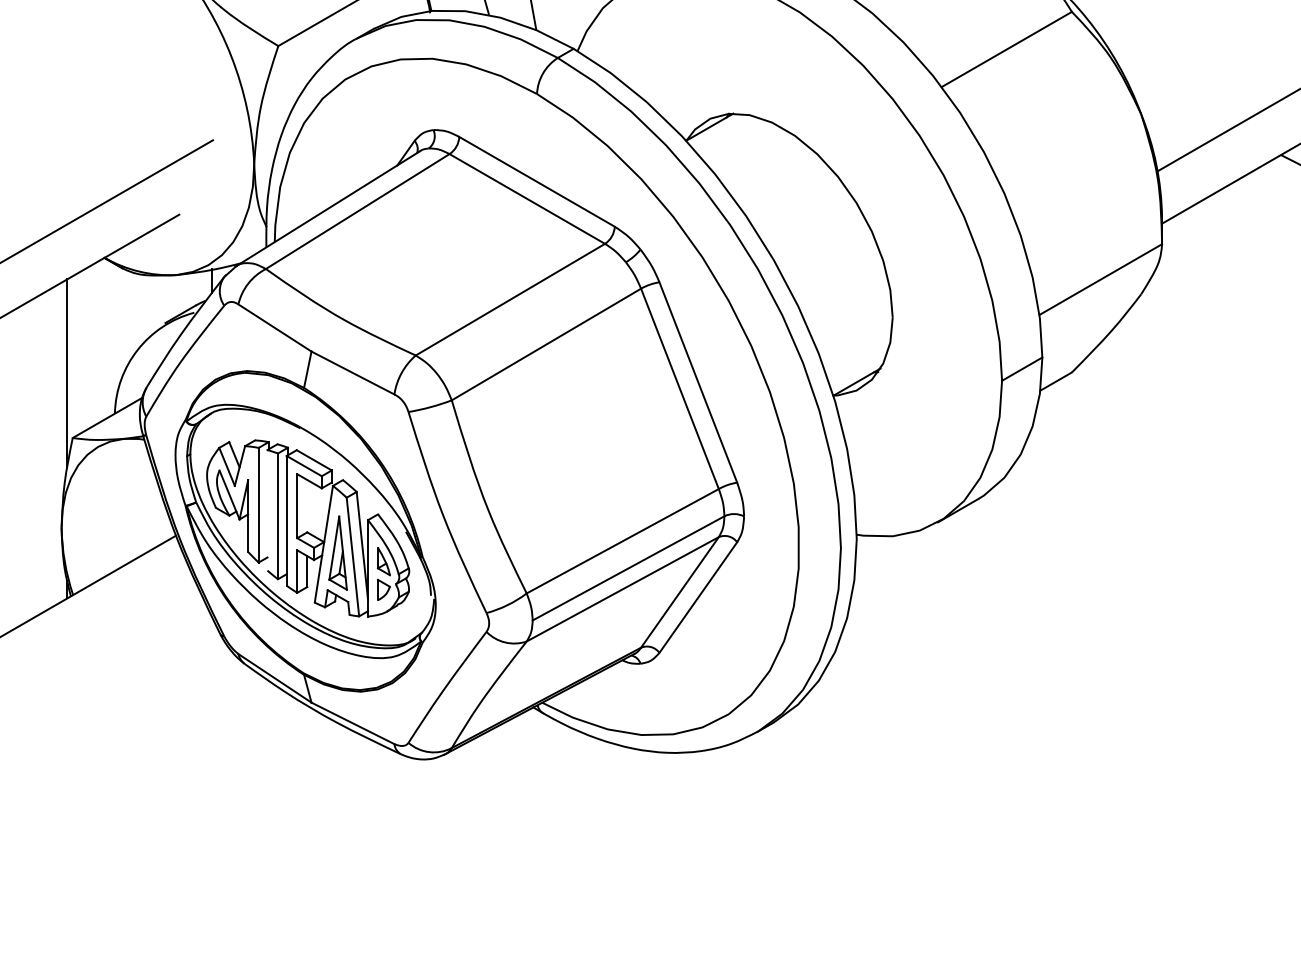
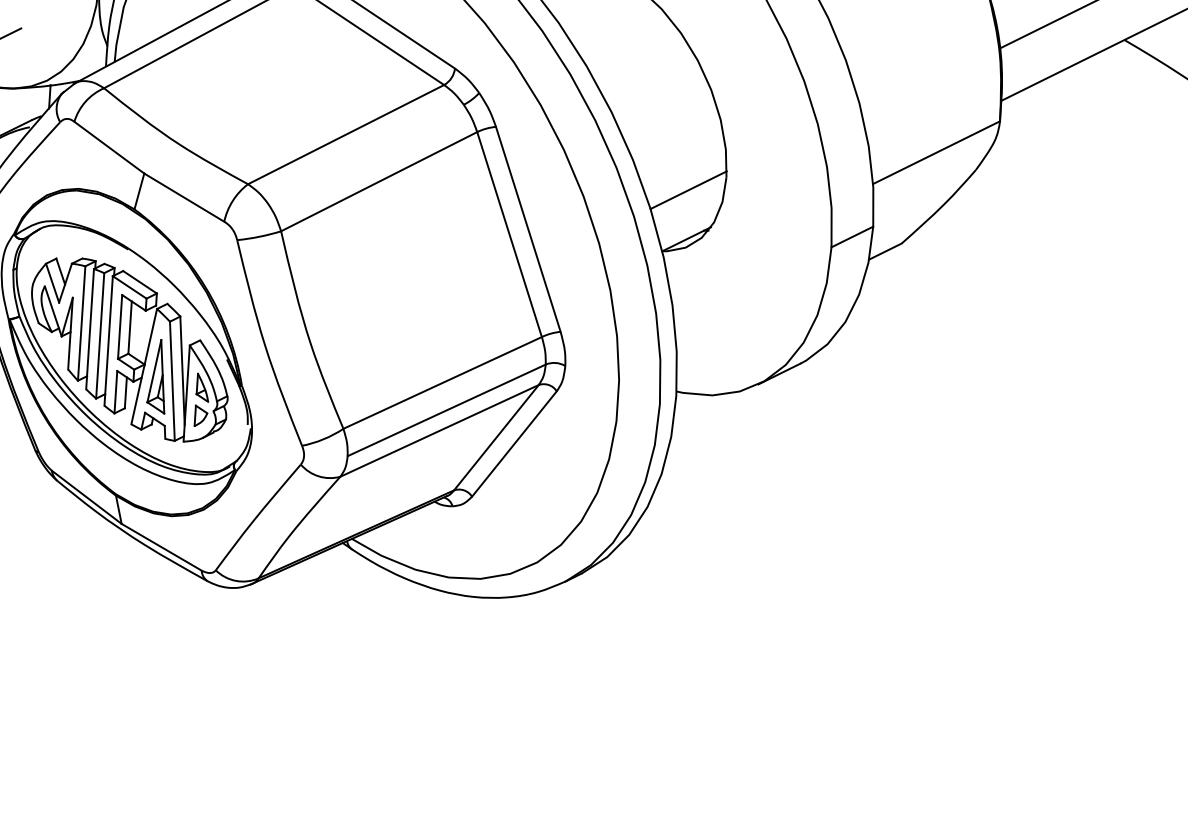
line: (855, 332) -> (688, 189), added
line: (307, 505) -> (130, 326), added
line: (267, 510) -> (90, 329), added

